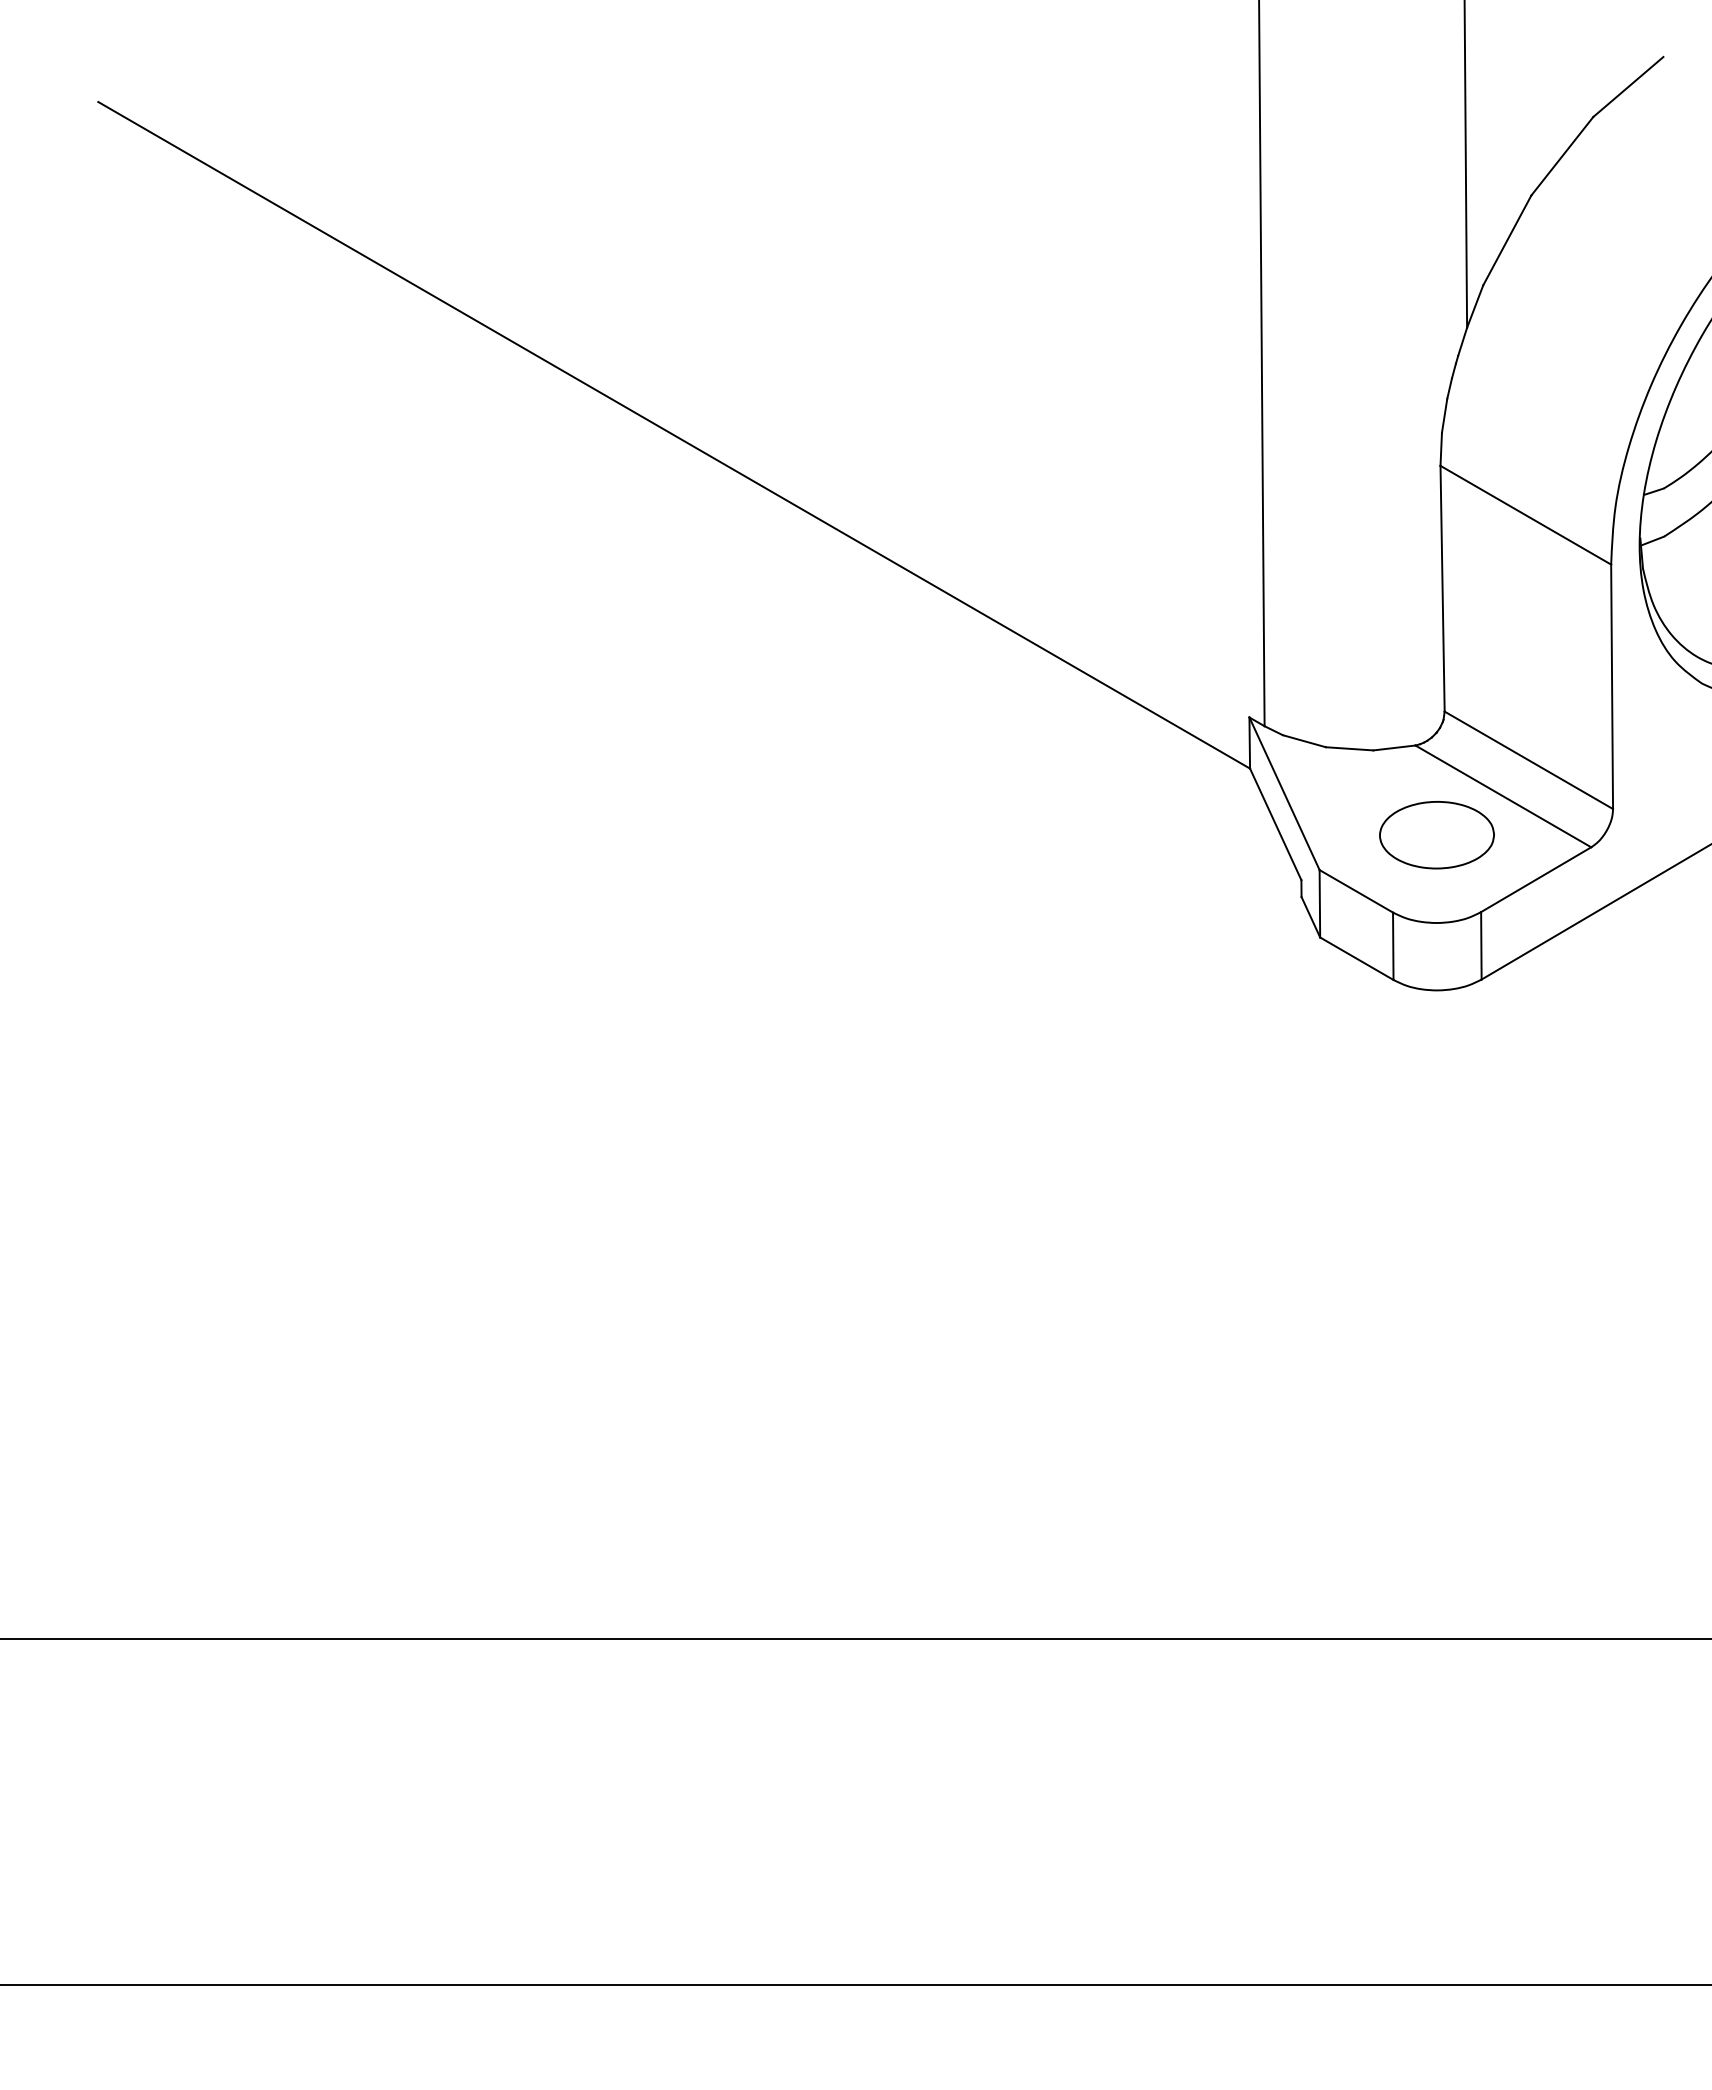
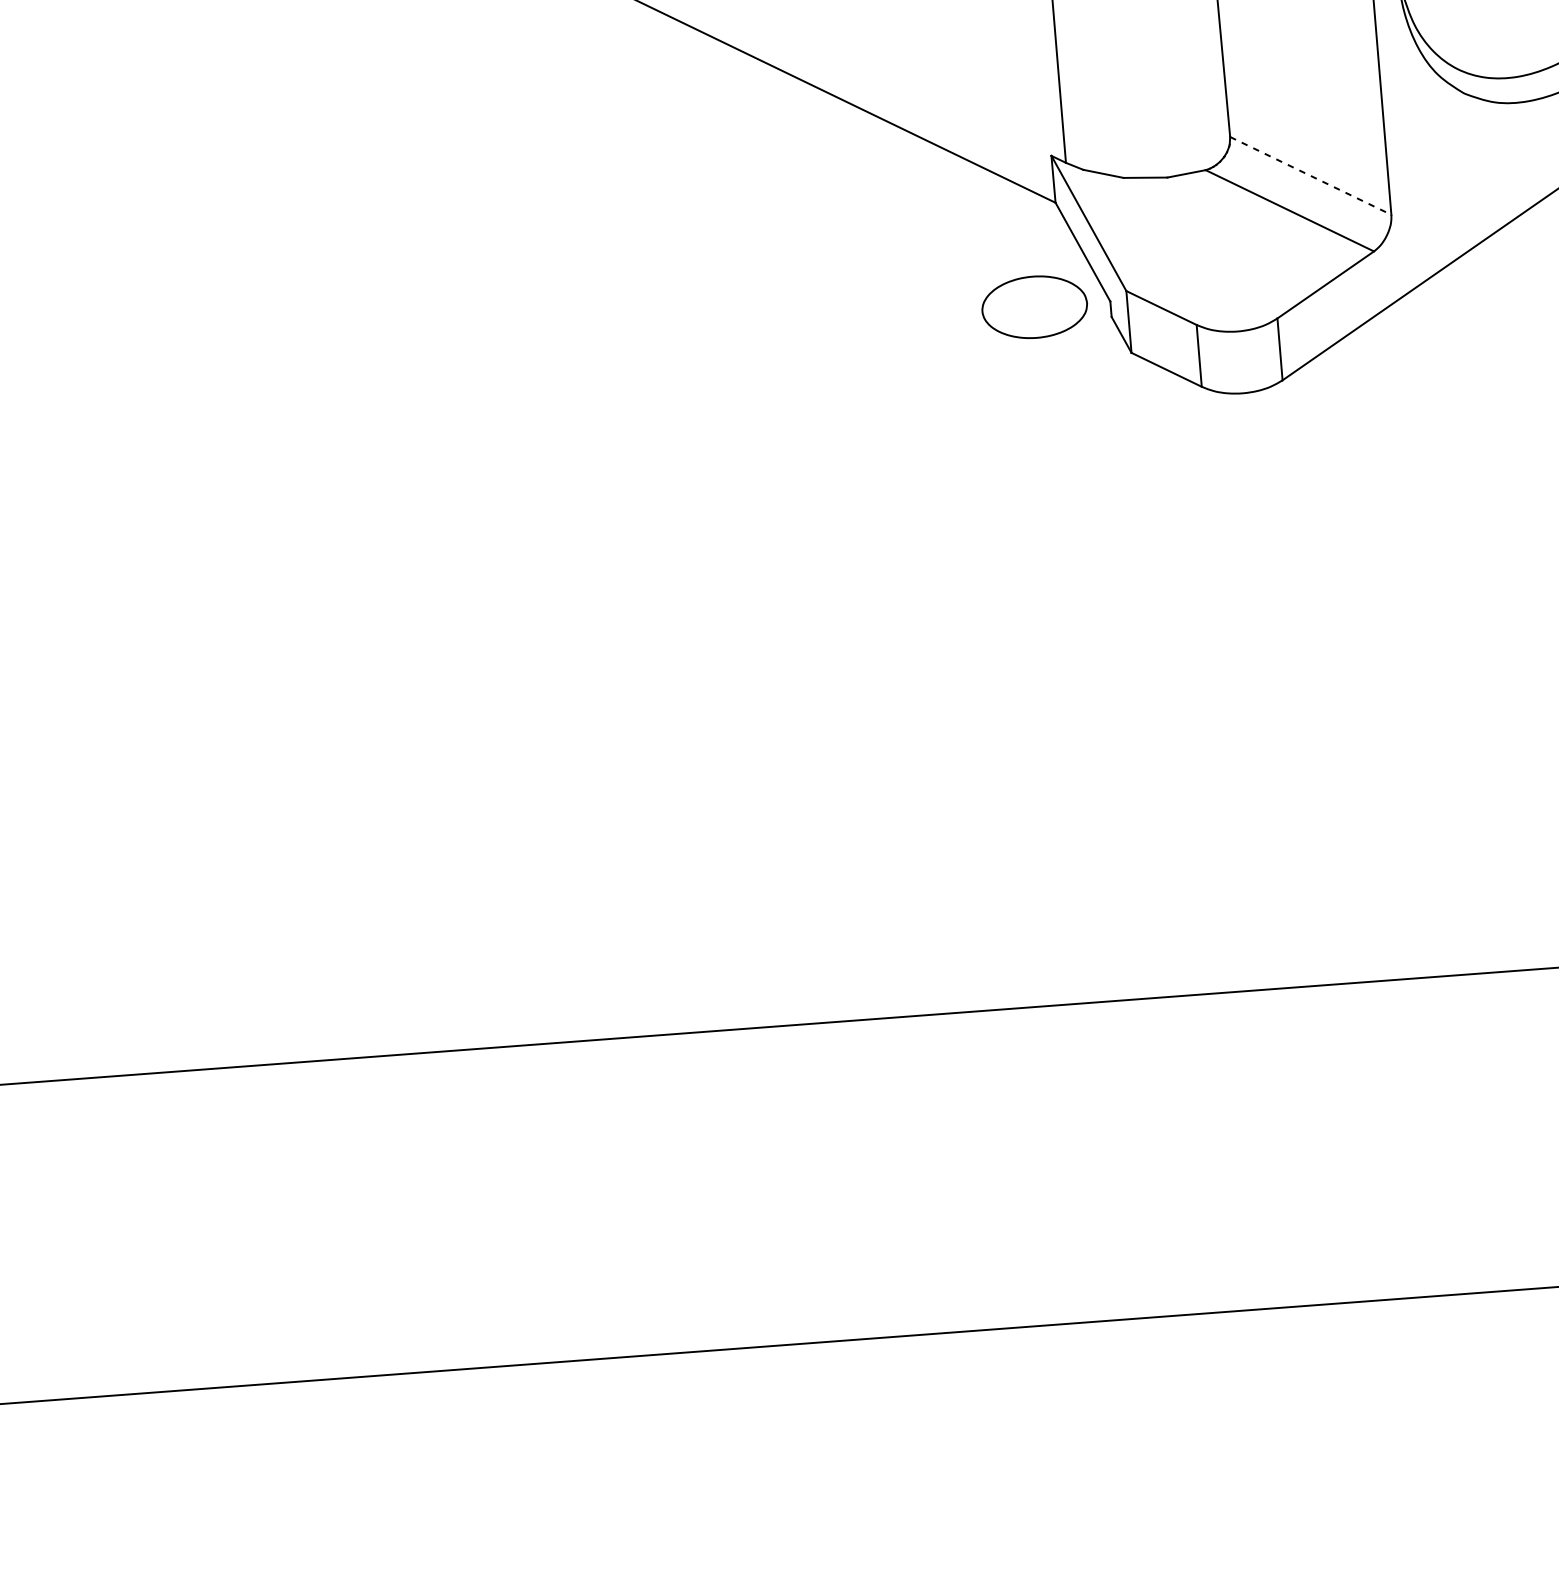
line: (1529, 760) -> (1311, 176), solid -> dashed
part: (1436, 835) -> (1034, 307), moved

